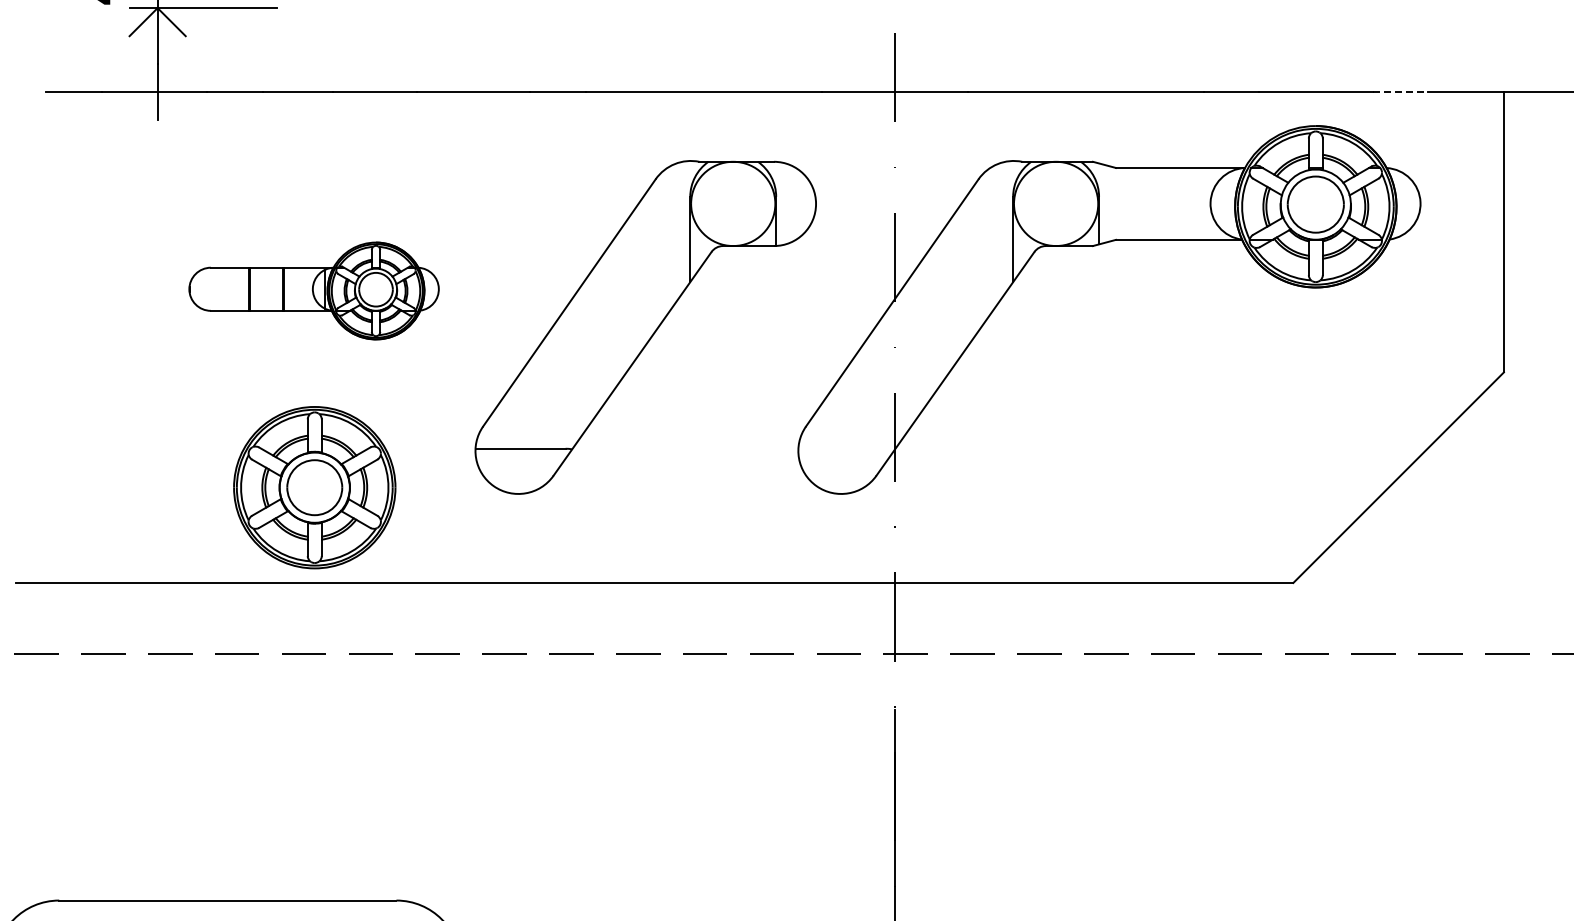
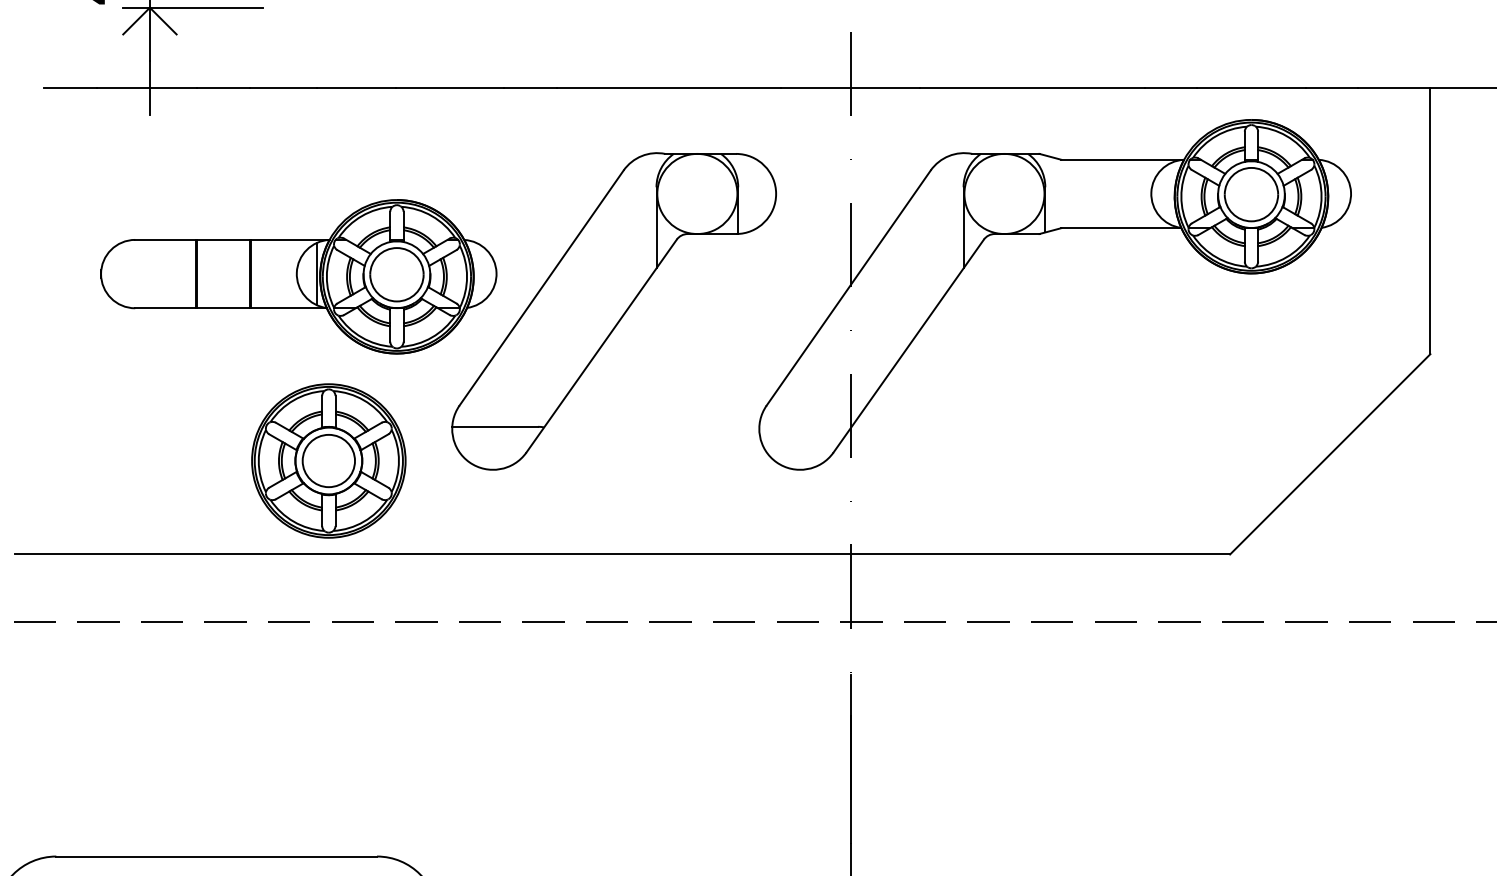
line: (1400, 92) -> (1331, 87), dashed -> solid
part: (313, 290) -> (298, 276), size x1.67
part: (314, 487) -> (328, 460), moved

